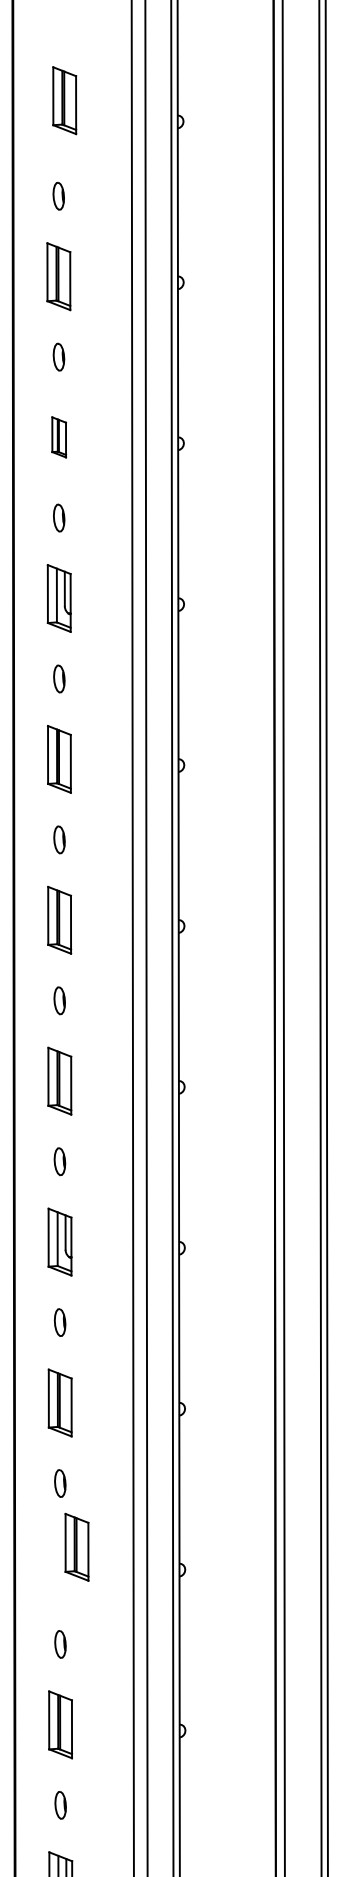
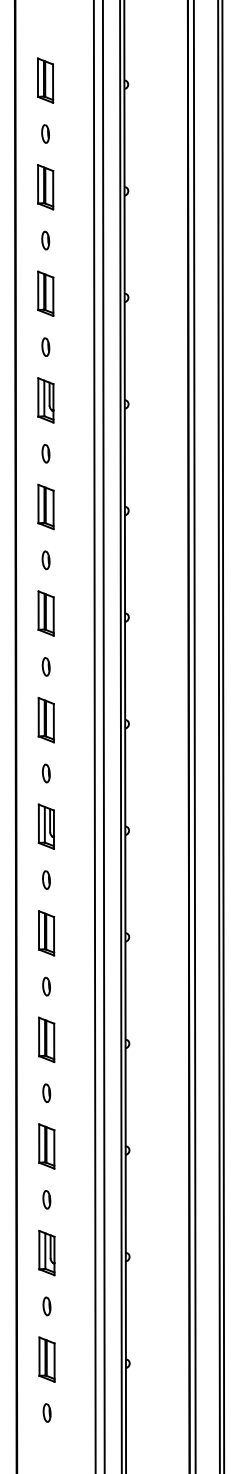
part: (64, 100) -> (45, 80), moved
part: (58, 437) -> (45, 293), size x1.67
part: (76, 1546) -> (46, 1039), moved

